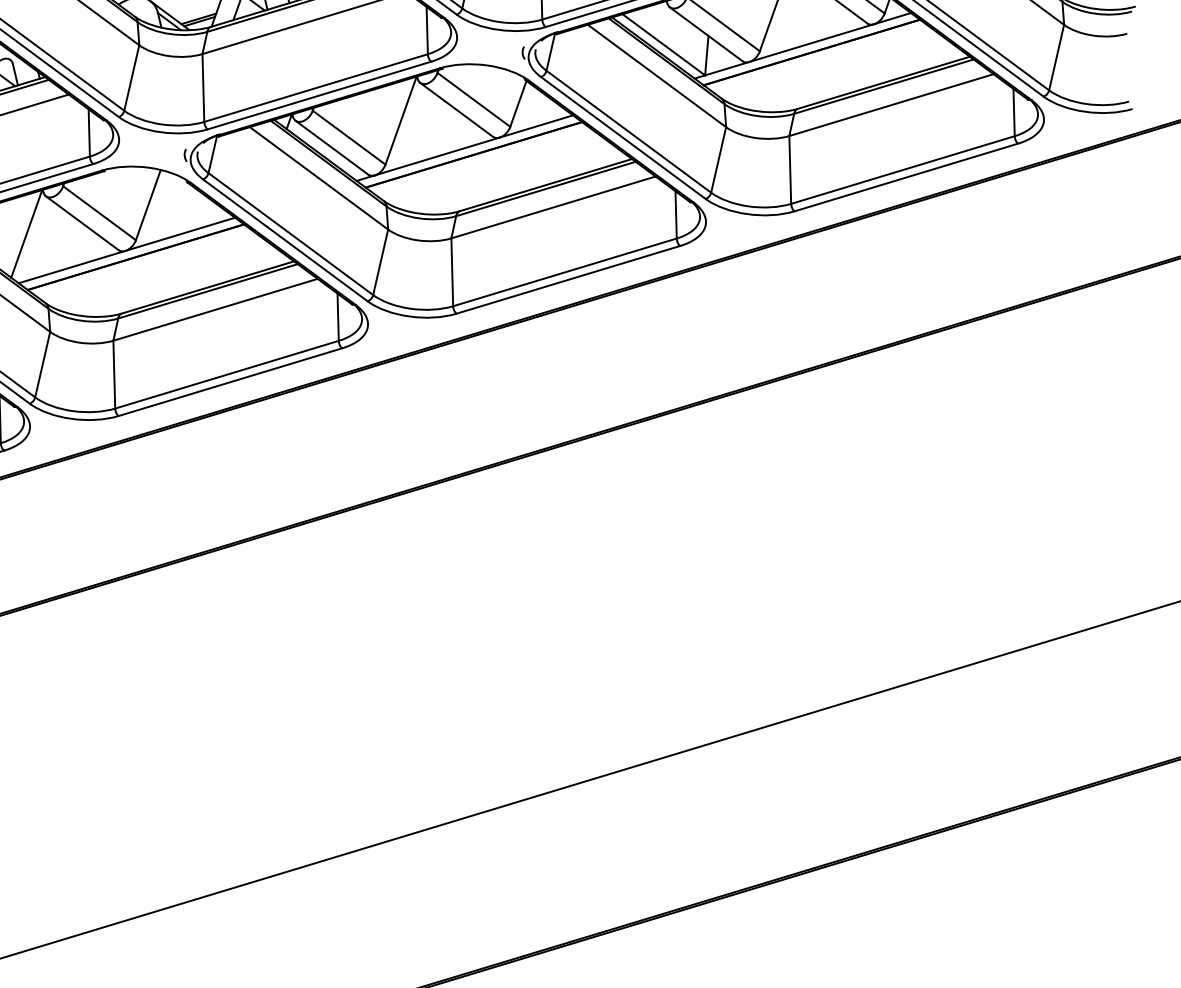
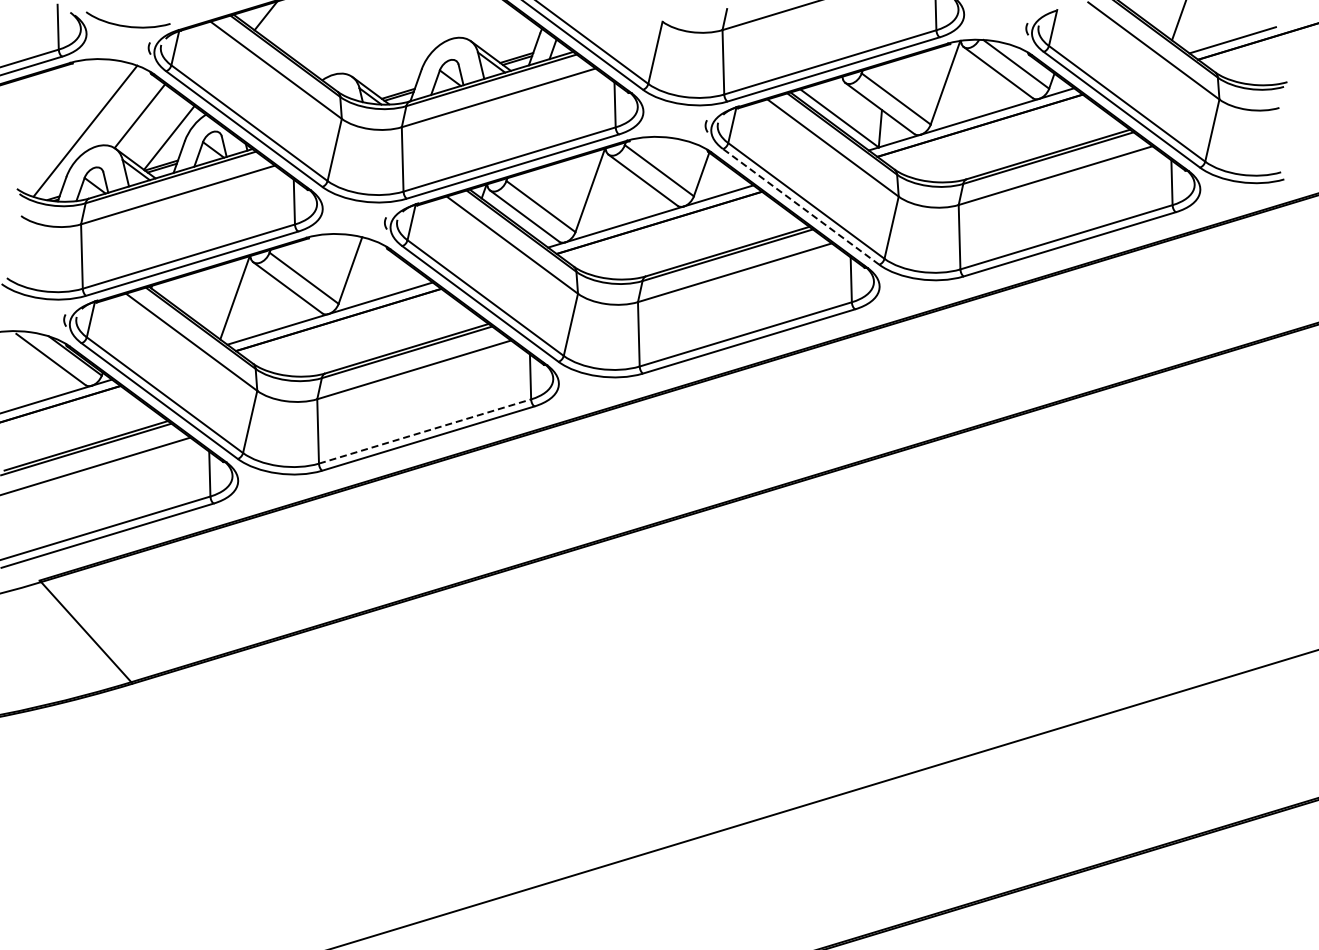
line: (622, 137) -> (800, 206), solid -> dashed
line: (227, 374) -> (425, 431), solid -> dashed

